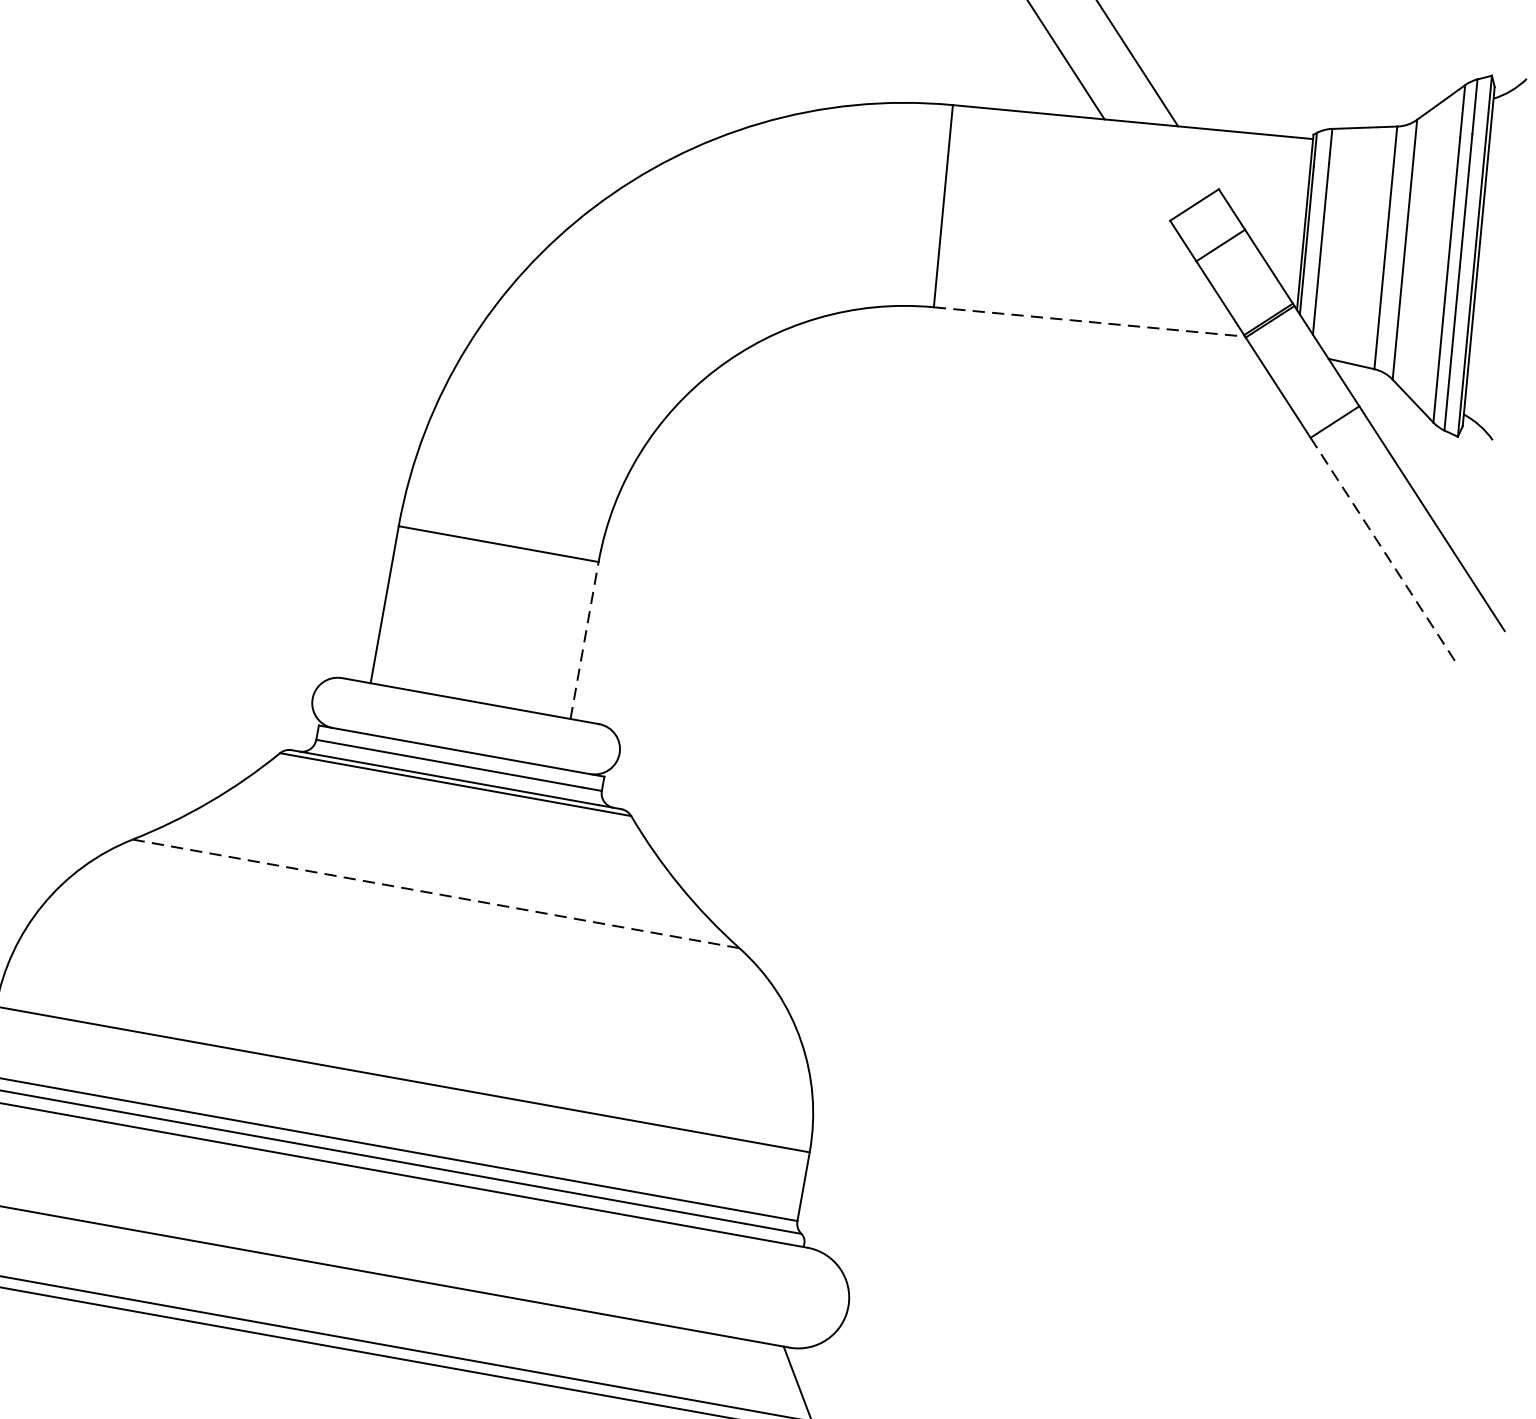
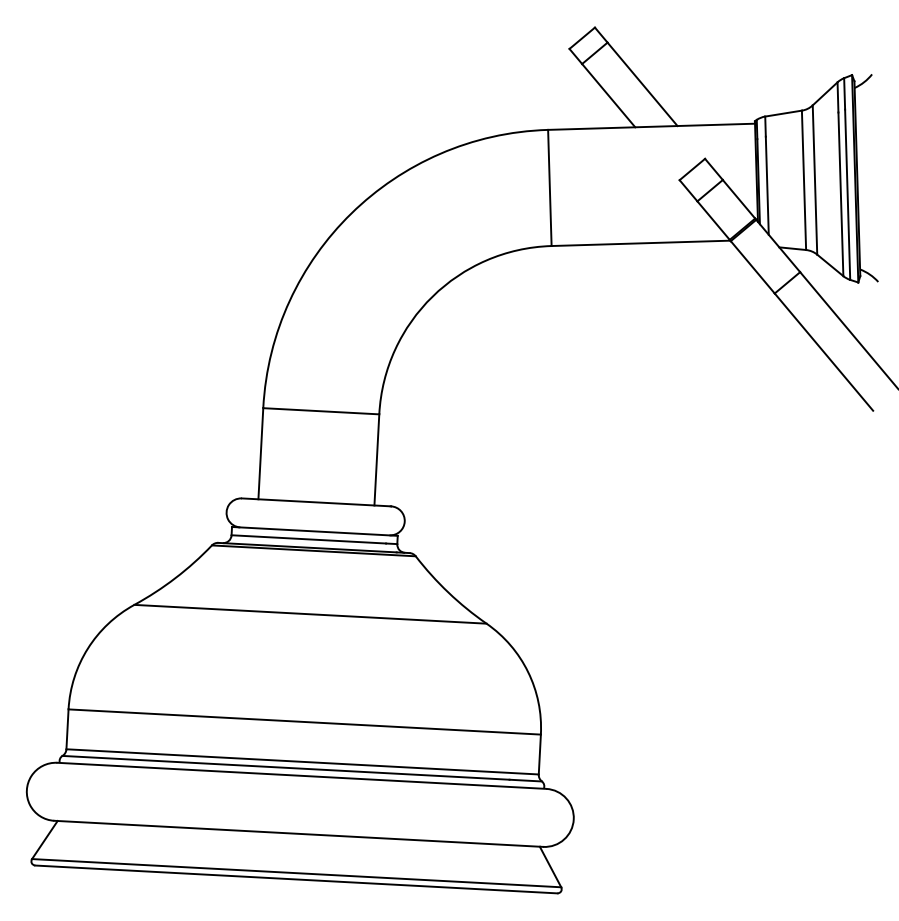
line: (1090, 322) -> (641, 243), dashed -> solid
line: (1382, 550) -> (823, 352), dashed -> solid
line: (584, 639) -> (376, 459), dashed -> solid
line: (436, 894) -> (310, 614), dashed -> solid

